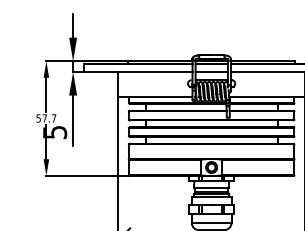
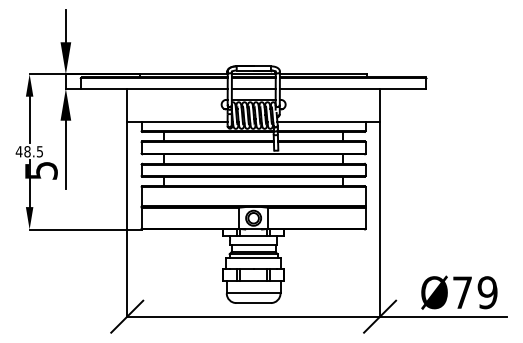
text: (45, 118) -> (28, 151), 57.7 -> 48.5

